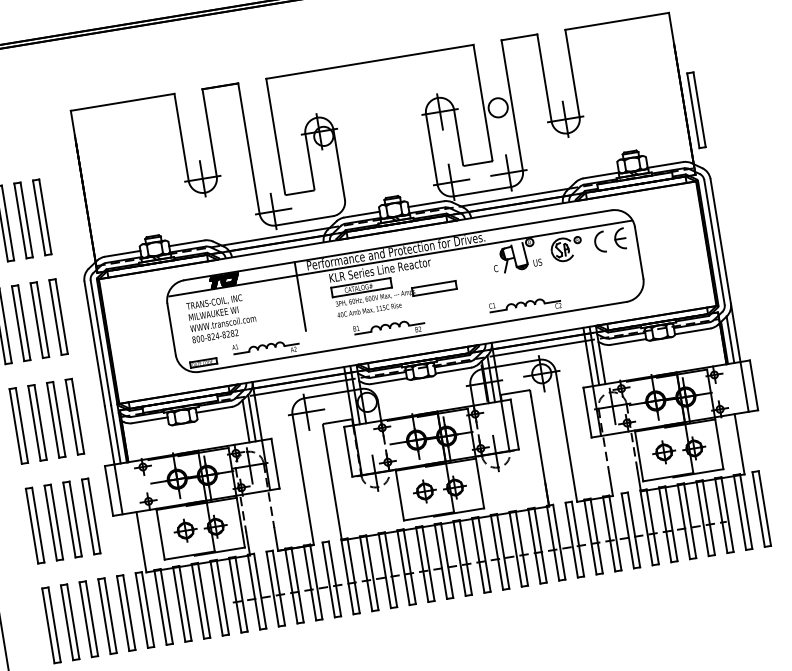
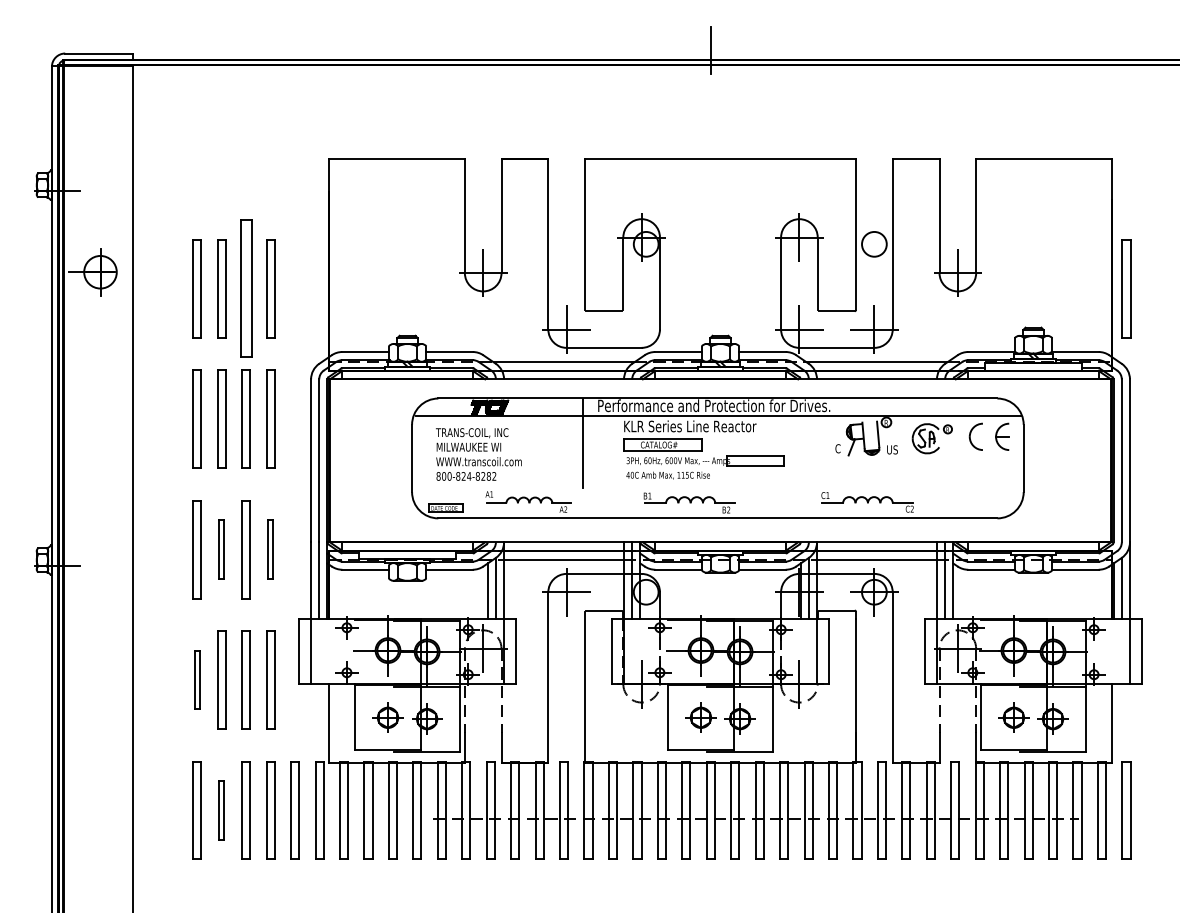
part: (22, 220) -> (245, 288), size x1.4
part: (74, 416) -> (270, 549), size x0.6
part: (37, 422) -> (221, 549), size x0.6
part: (34, 525) -> (196, 679), size x0.6
part: (69, 622) -> (221, 810), size x0.6

